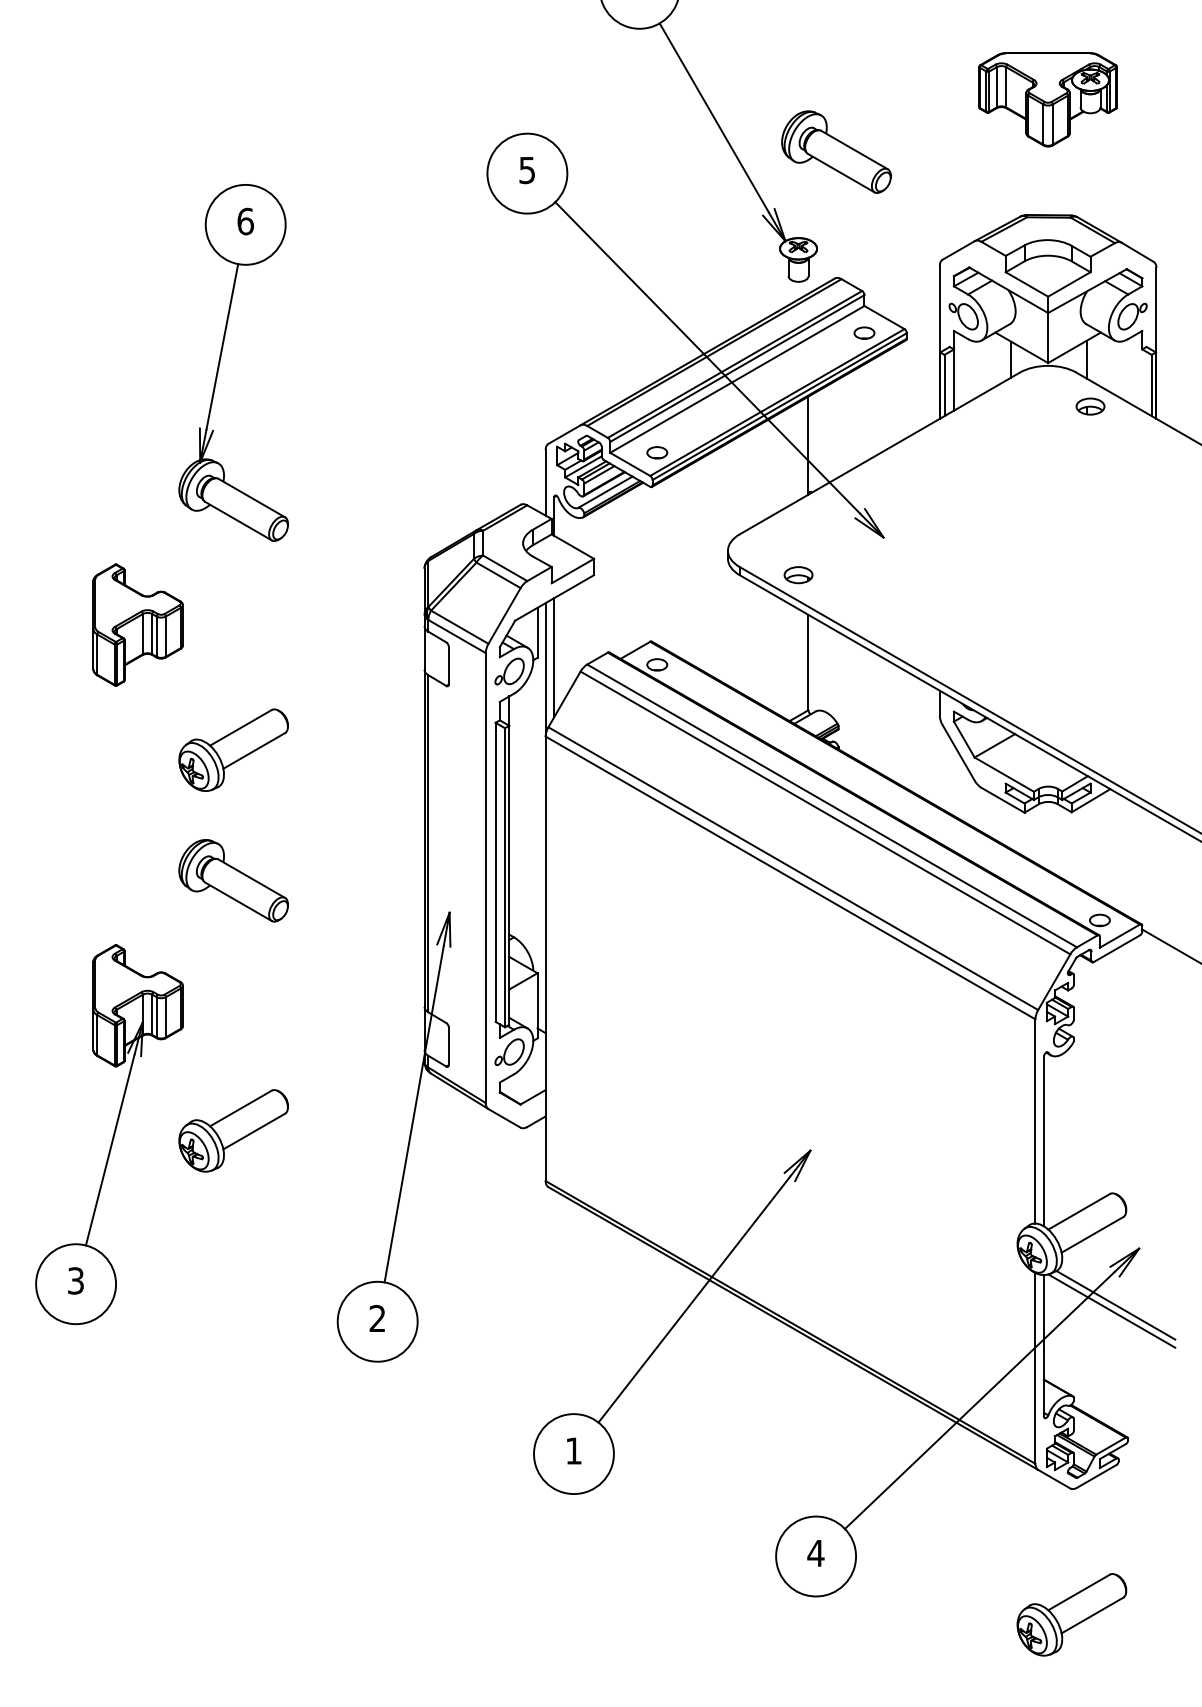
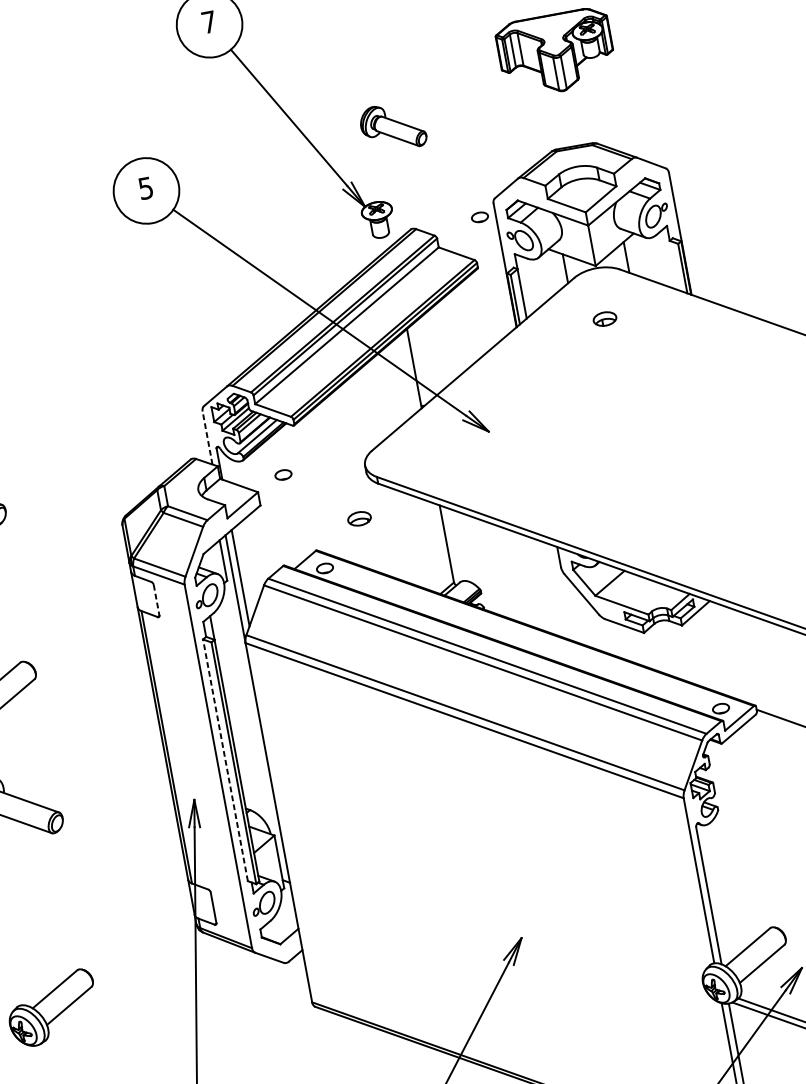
part: (836, 151) -> (392, 126), size x0.7
part: (864, 332) -> (479, 216), moved
part: (1090, 406) -> (604, 318), moved
part: (657, 452) -> (283, 474), moved
line: (545, 482) -> (207, 437), solid -> dashed
part: (798, 575) -> (359, 519), moved
line: (448, 666) -> (156, 601), solid -> dashed
line: (495, 872) -> (225, 760), solid -> dashed

